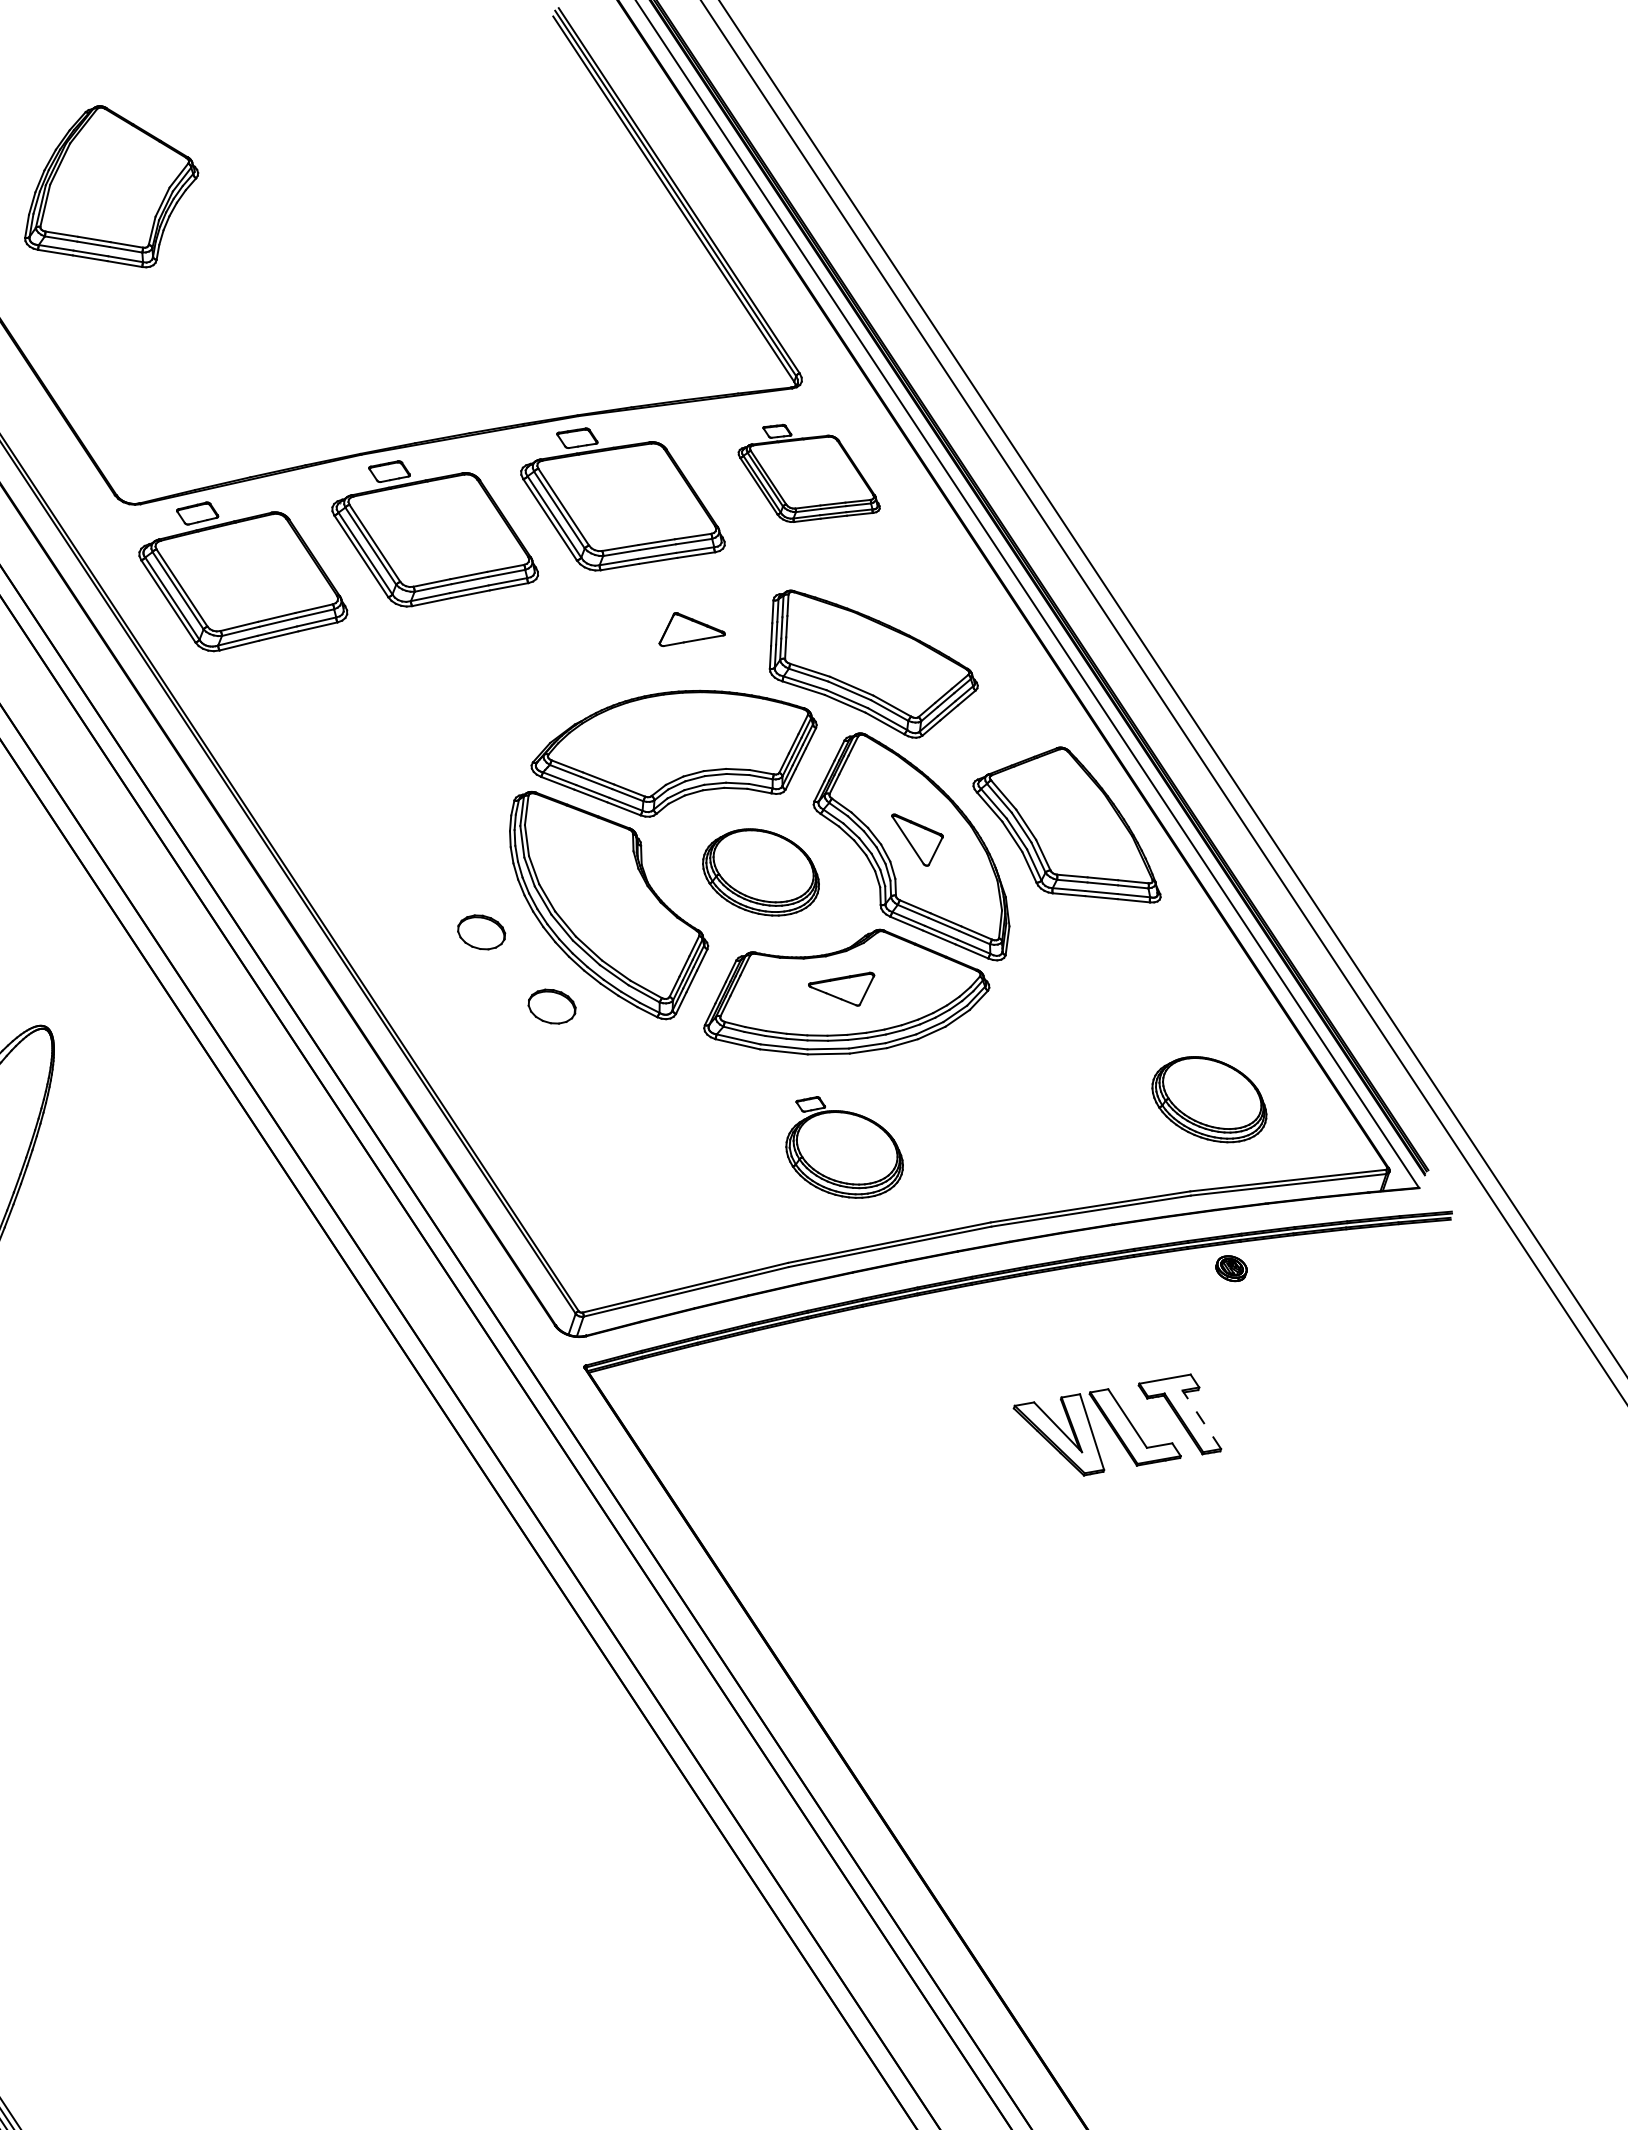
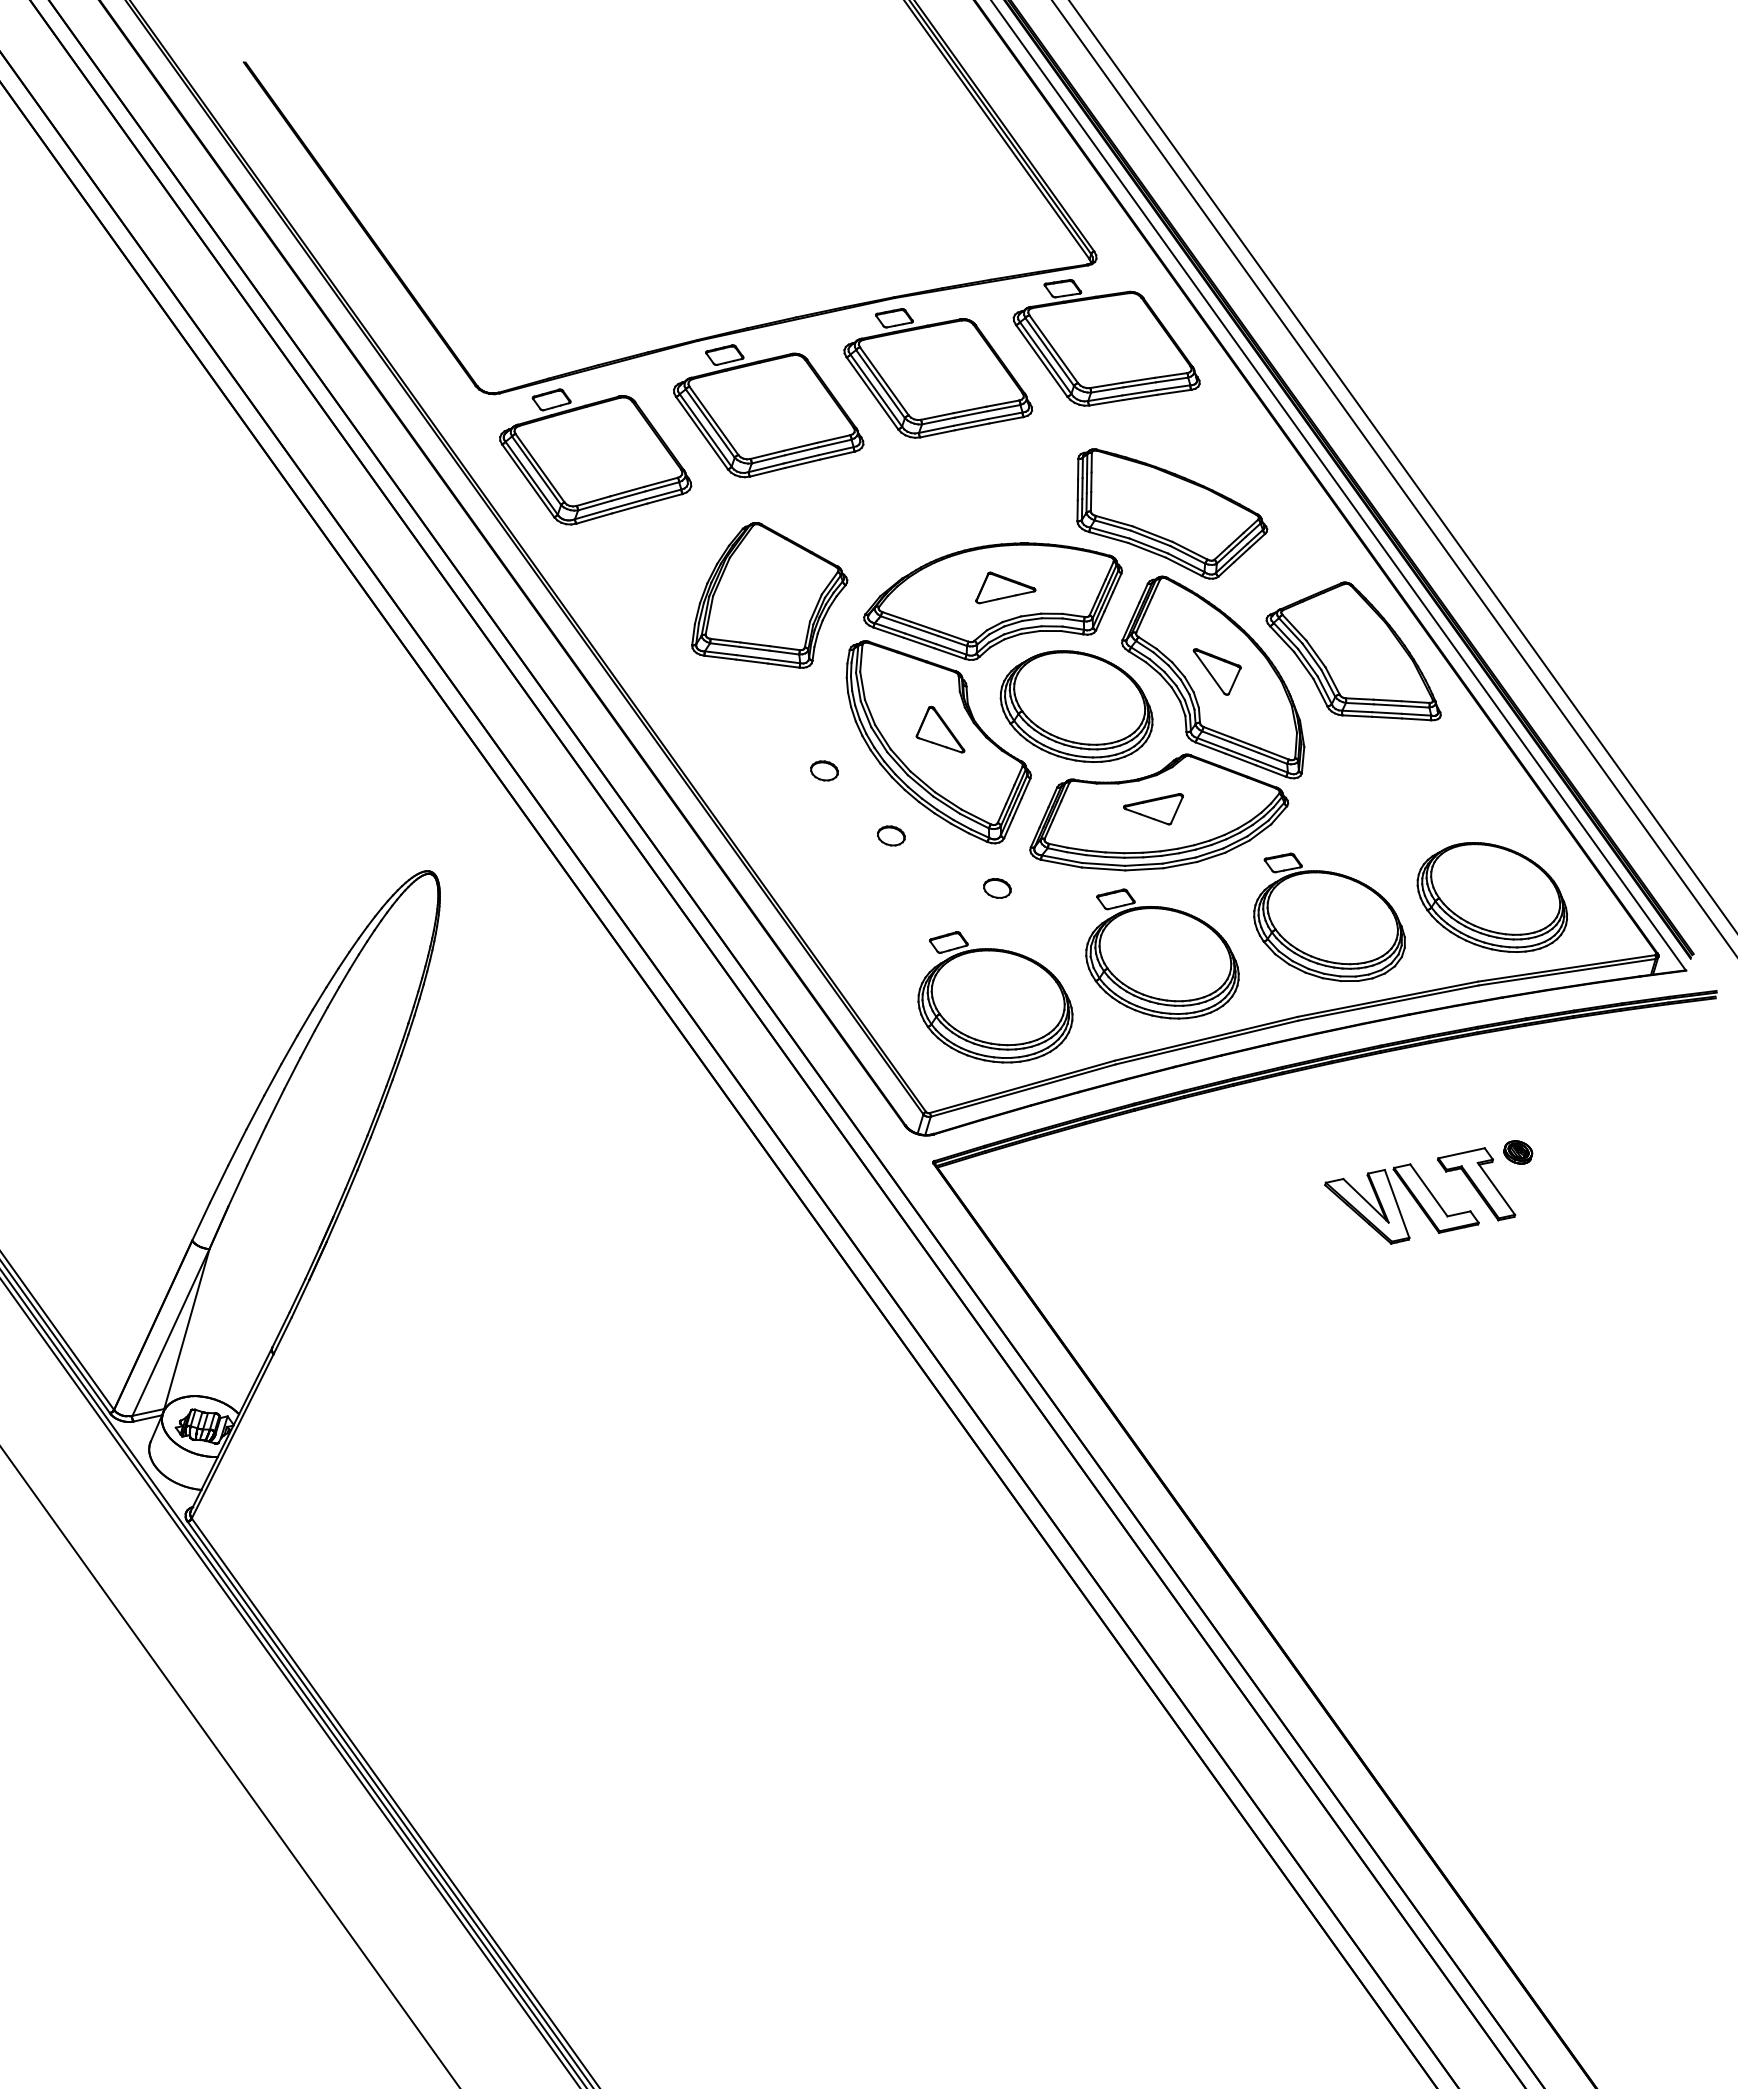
part: (112, 186) -> (769, 595), moved
part: (809, 473) -> (1106, 342), size x1.43
part: (692, 629) -> (1005, 587), moved
part: (761, 872) -> (1076, 706), size x1.43
part: (610, 891) -> (940, 729), added
part: (481, 931) -> (824, 770), size x0.62
part: (552, 1006) -> (891, 835), size x0.62
part: (666, 1068) -> (997, 888), added
part: (1208, 1099) -> (1491, 897), size x1.43
part: (1029, 1114) -> (1329, 917), added
part: (845, 1147) -> (1162, 953), size x1.43
part: (659, 1188) -> (995, 997), added
part: (1231, 1268) -> (1518, 1152), moved
line: (1201, 1419) -> (1496, 1188), dashed -> solid

